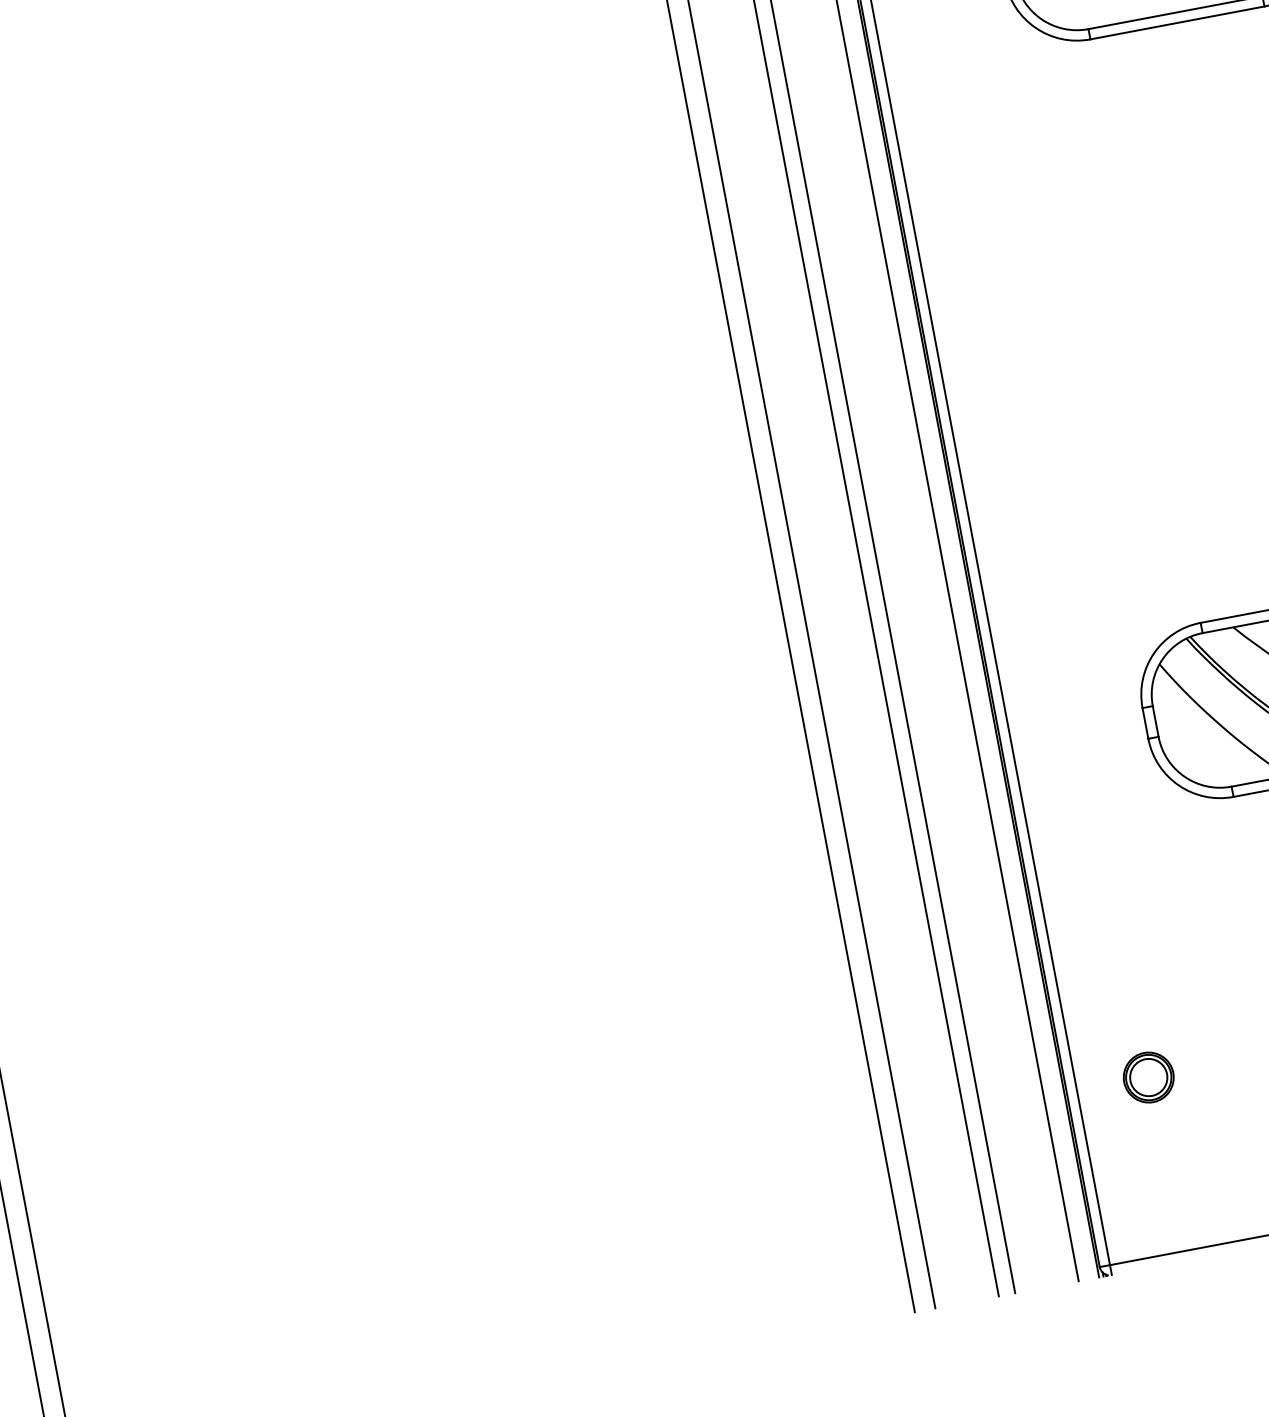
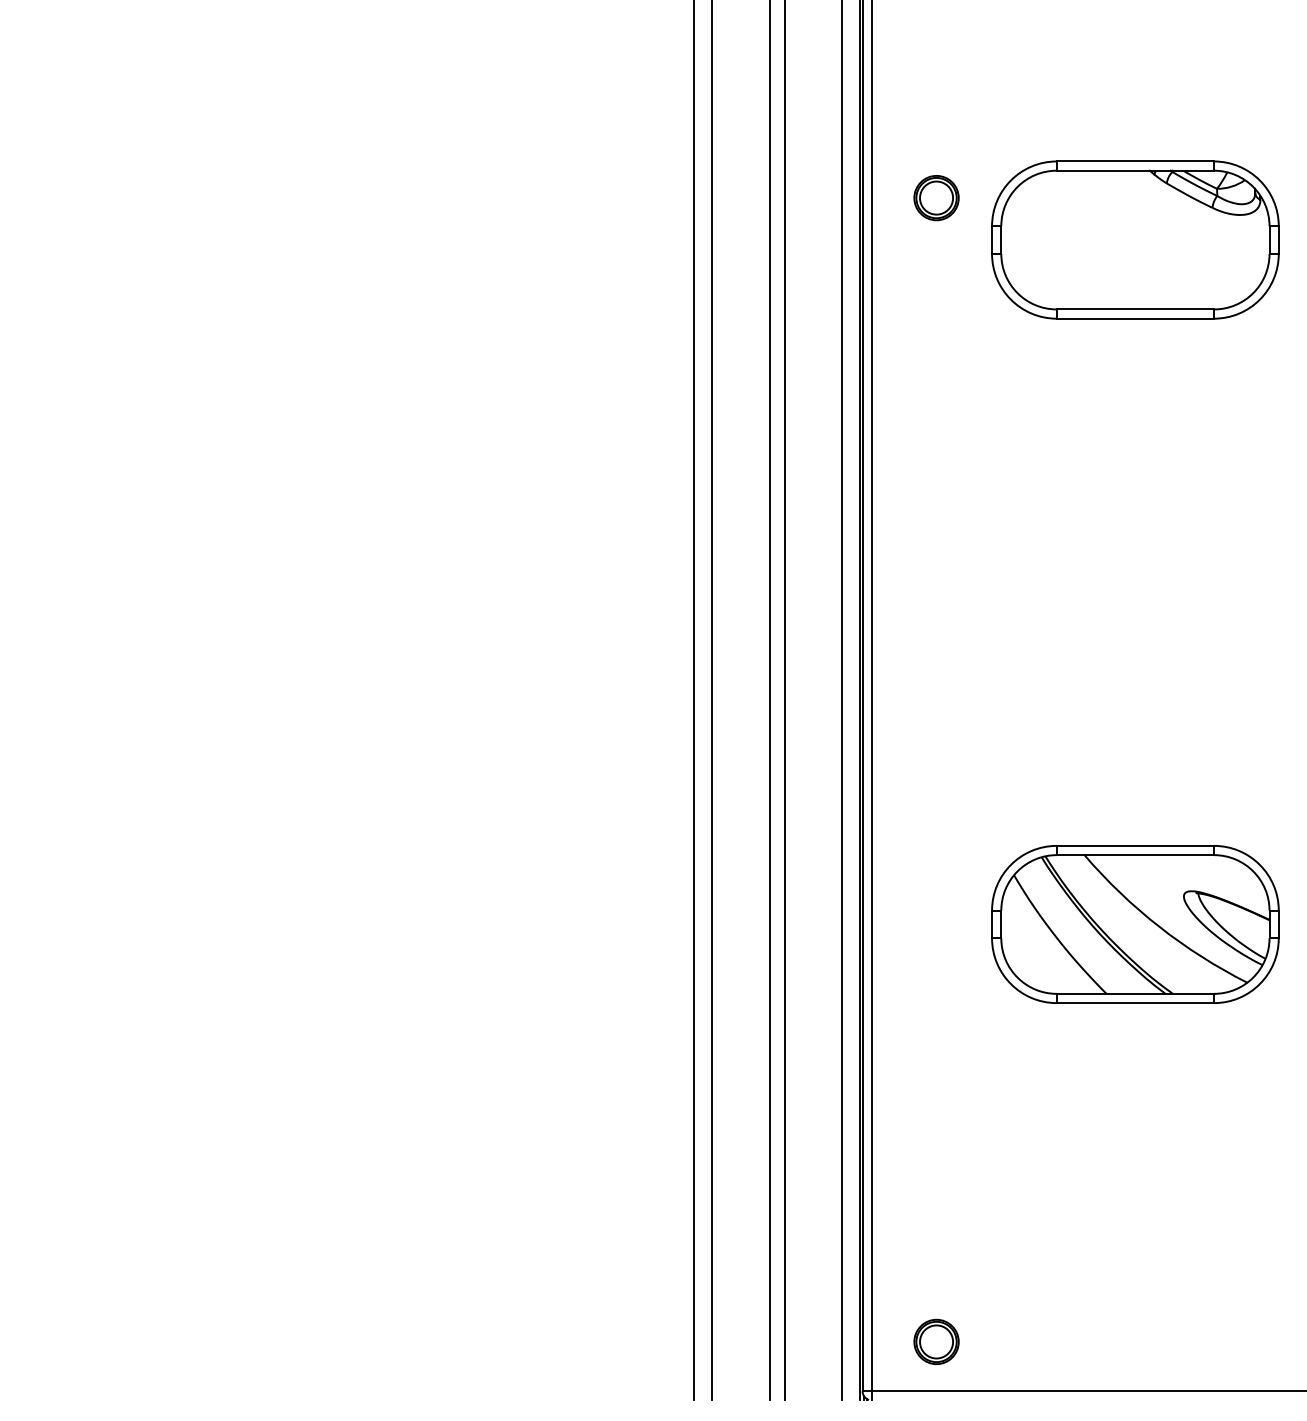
part: (1148, 1077) -> (936, 1341), moved

